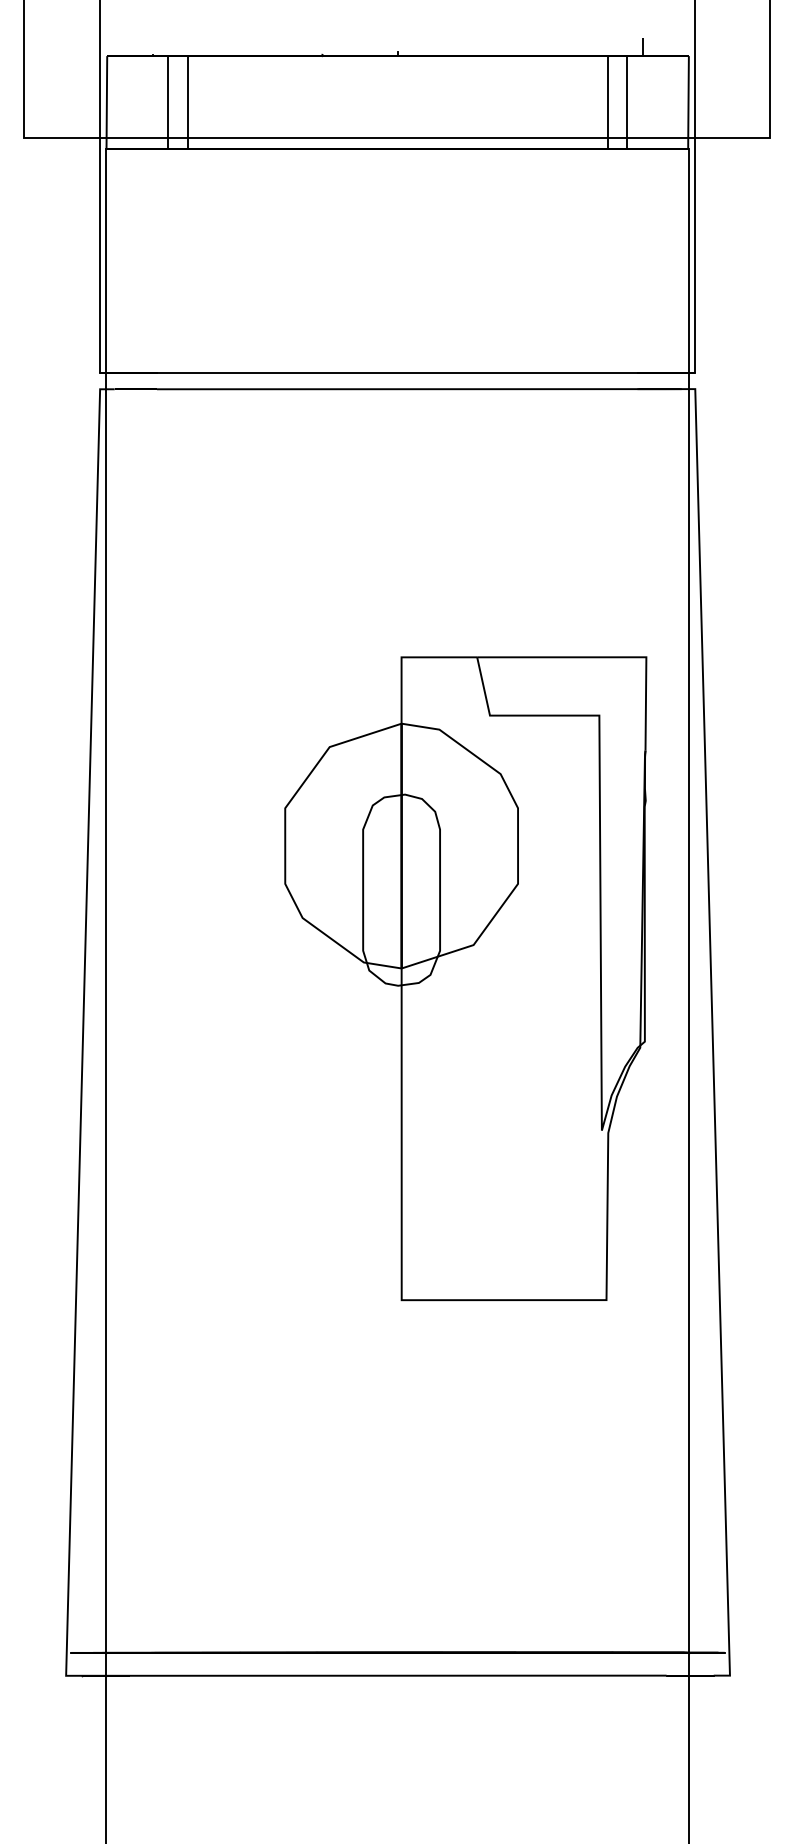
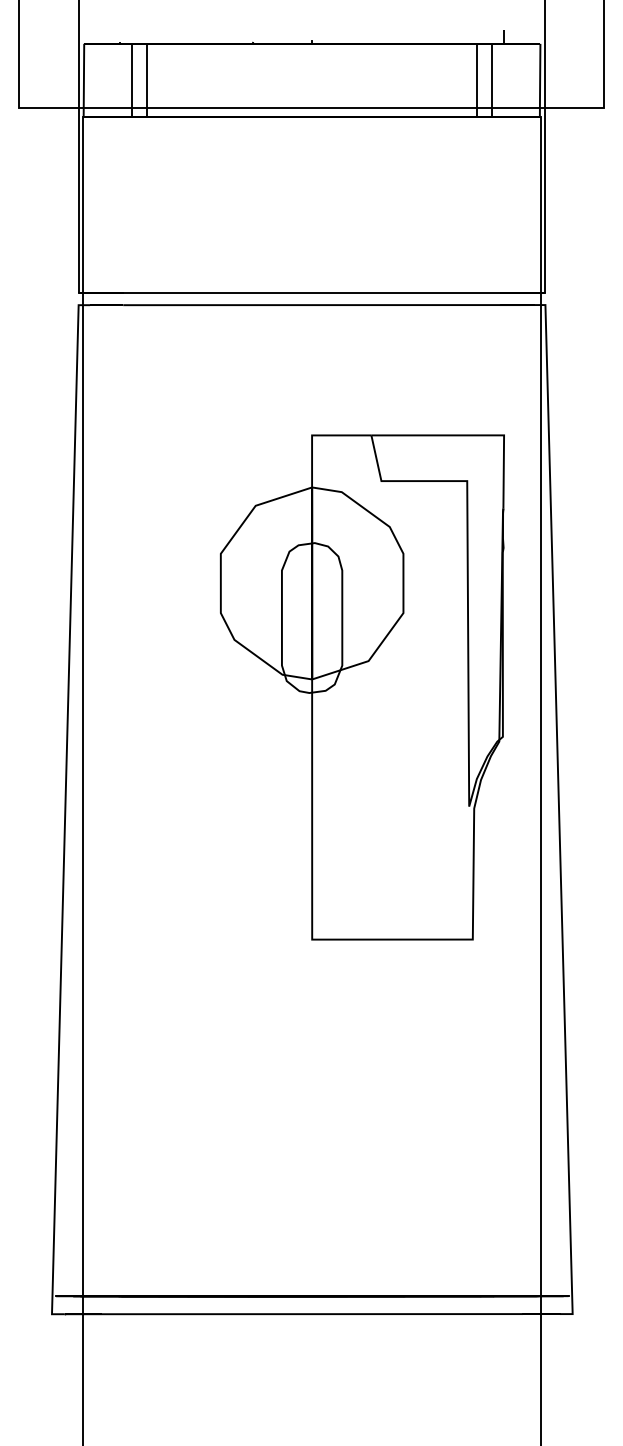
part: (465, 978) -> (362, 687), moved

